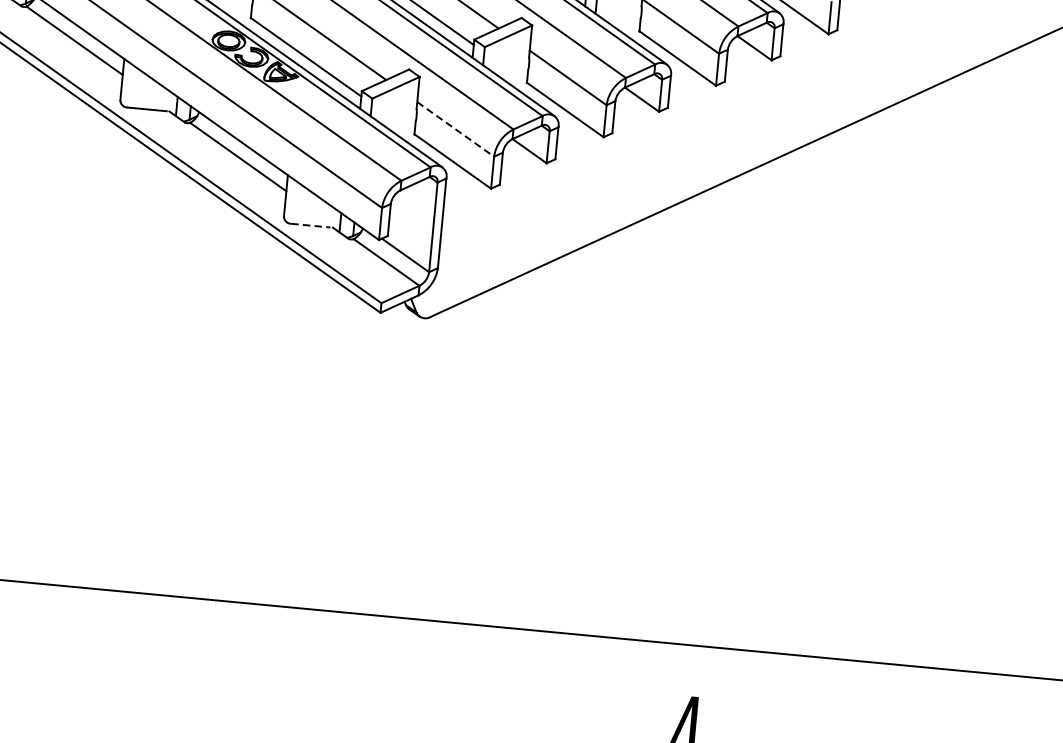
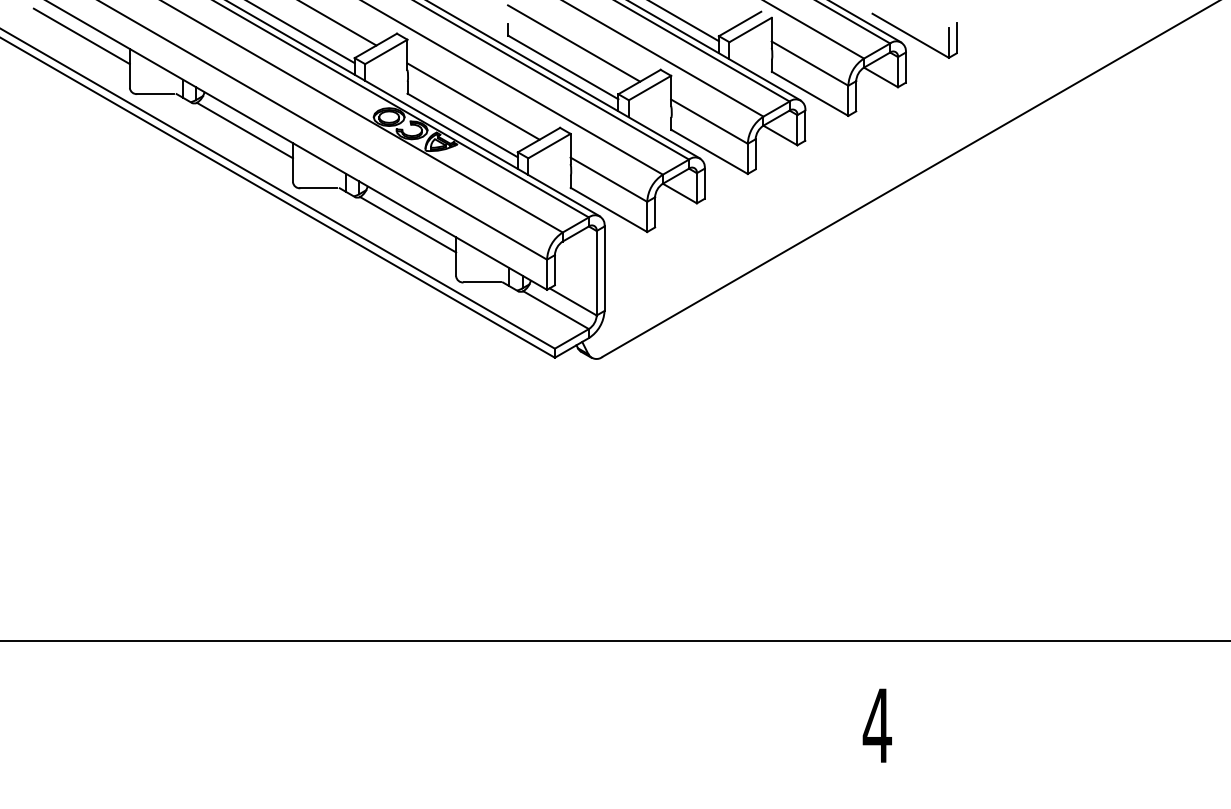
line: (456, 129) -> (609, 179), dashed -> solid
line: (311, 225) -> (482, 282), dashed -> solid

